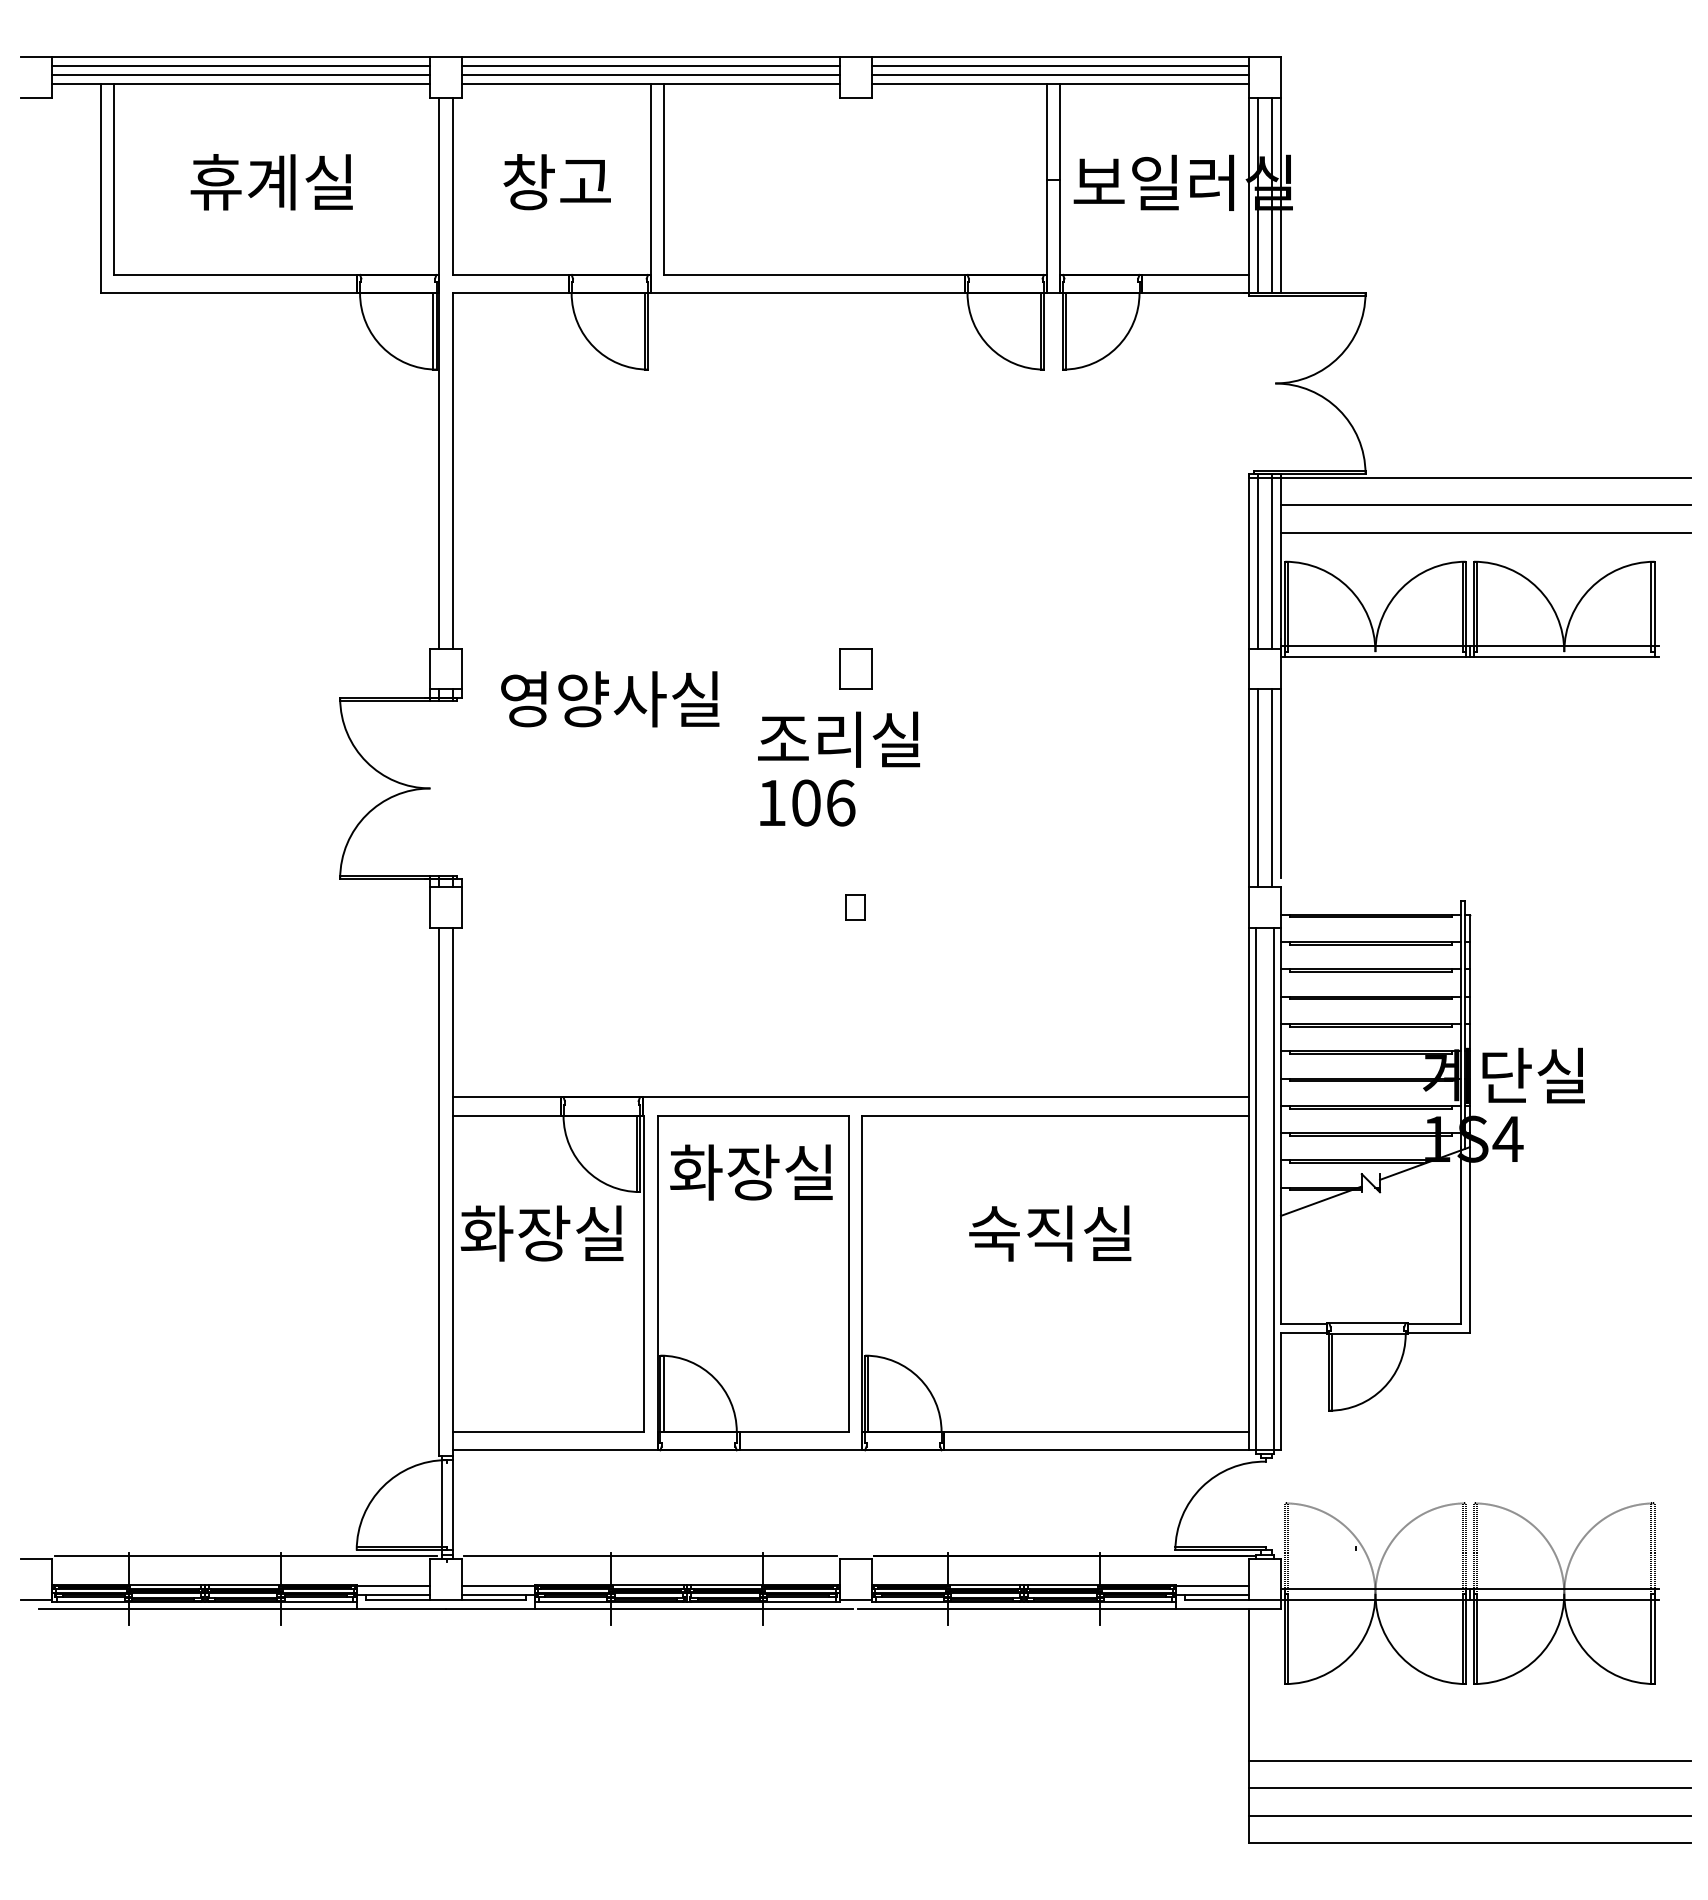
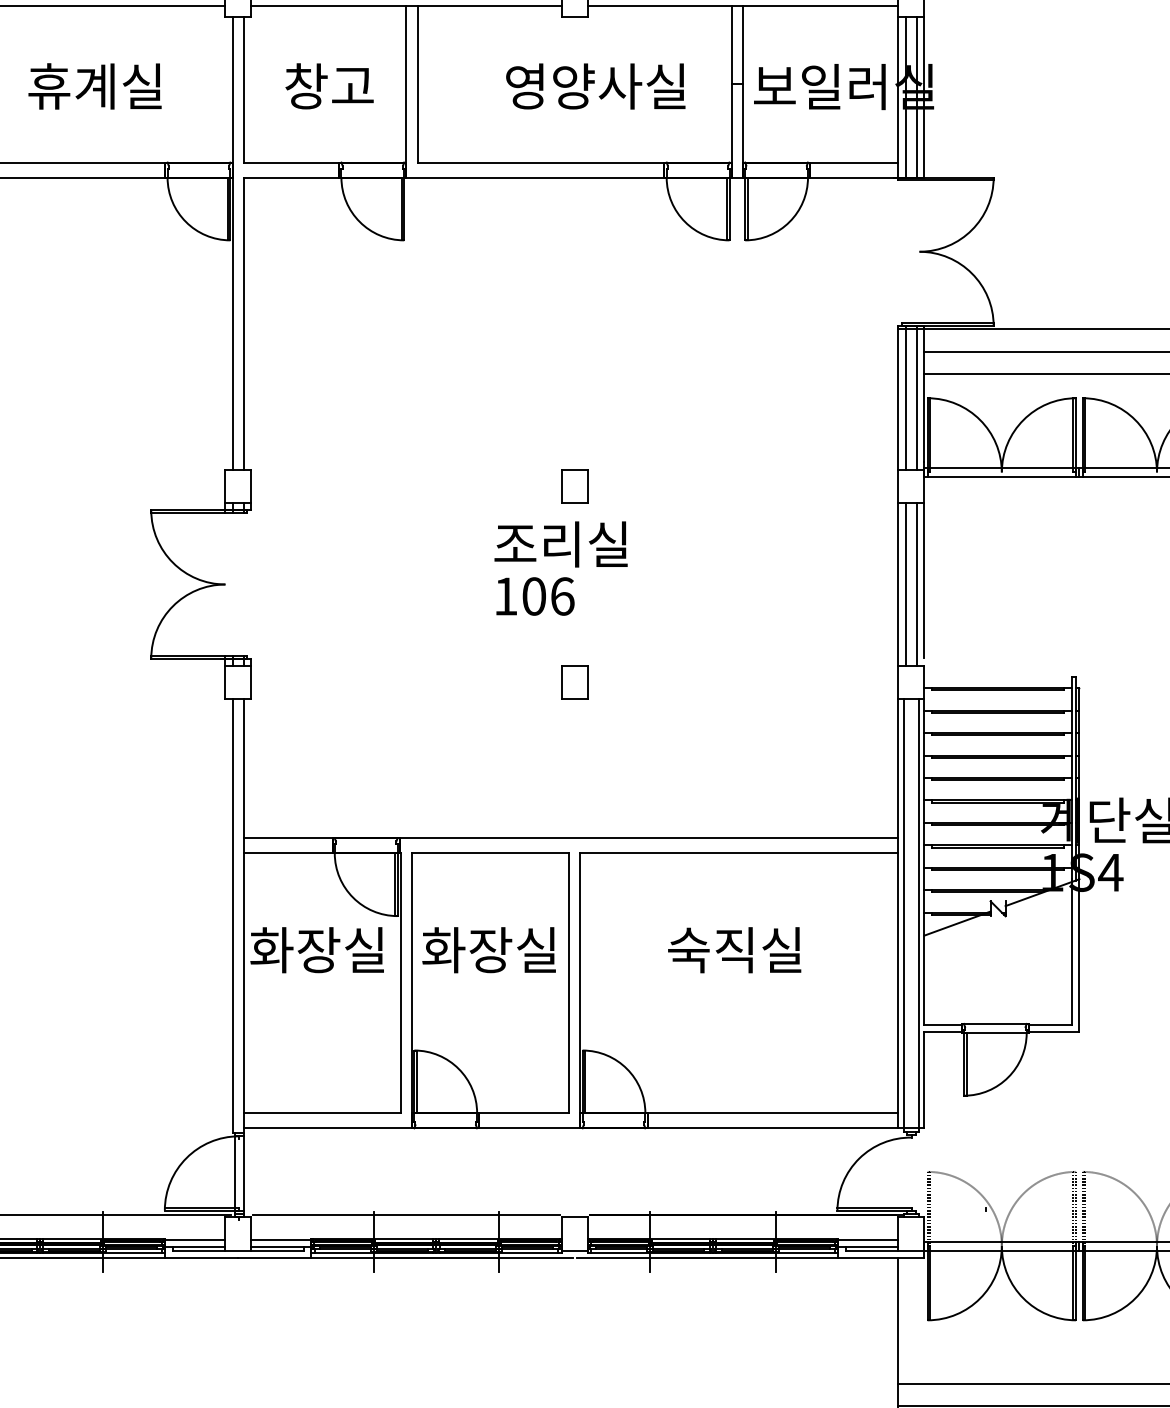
text: (610, 699) -> (596, 86), moved
part: (855, 907) -> (574, 682), size x1.67
text: (751, 1172) -> (489, 950), moved

